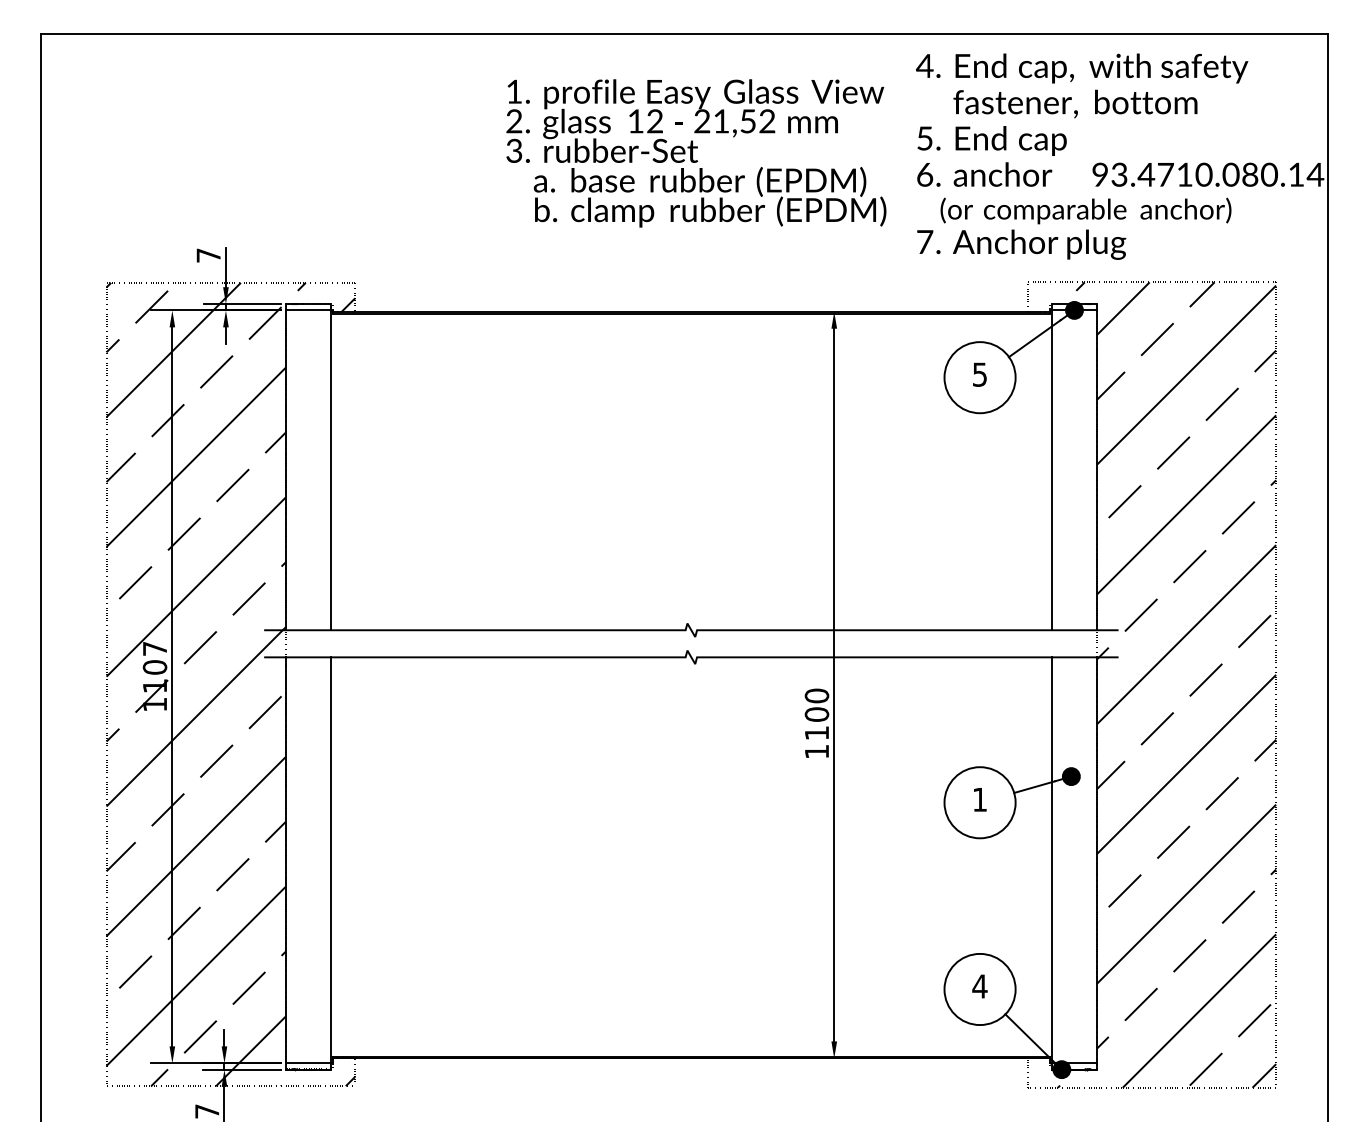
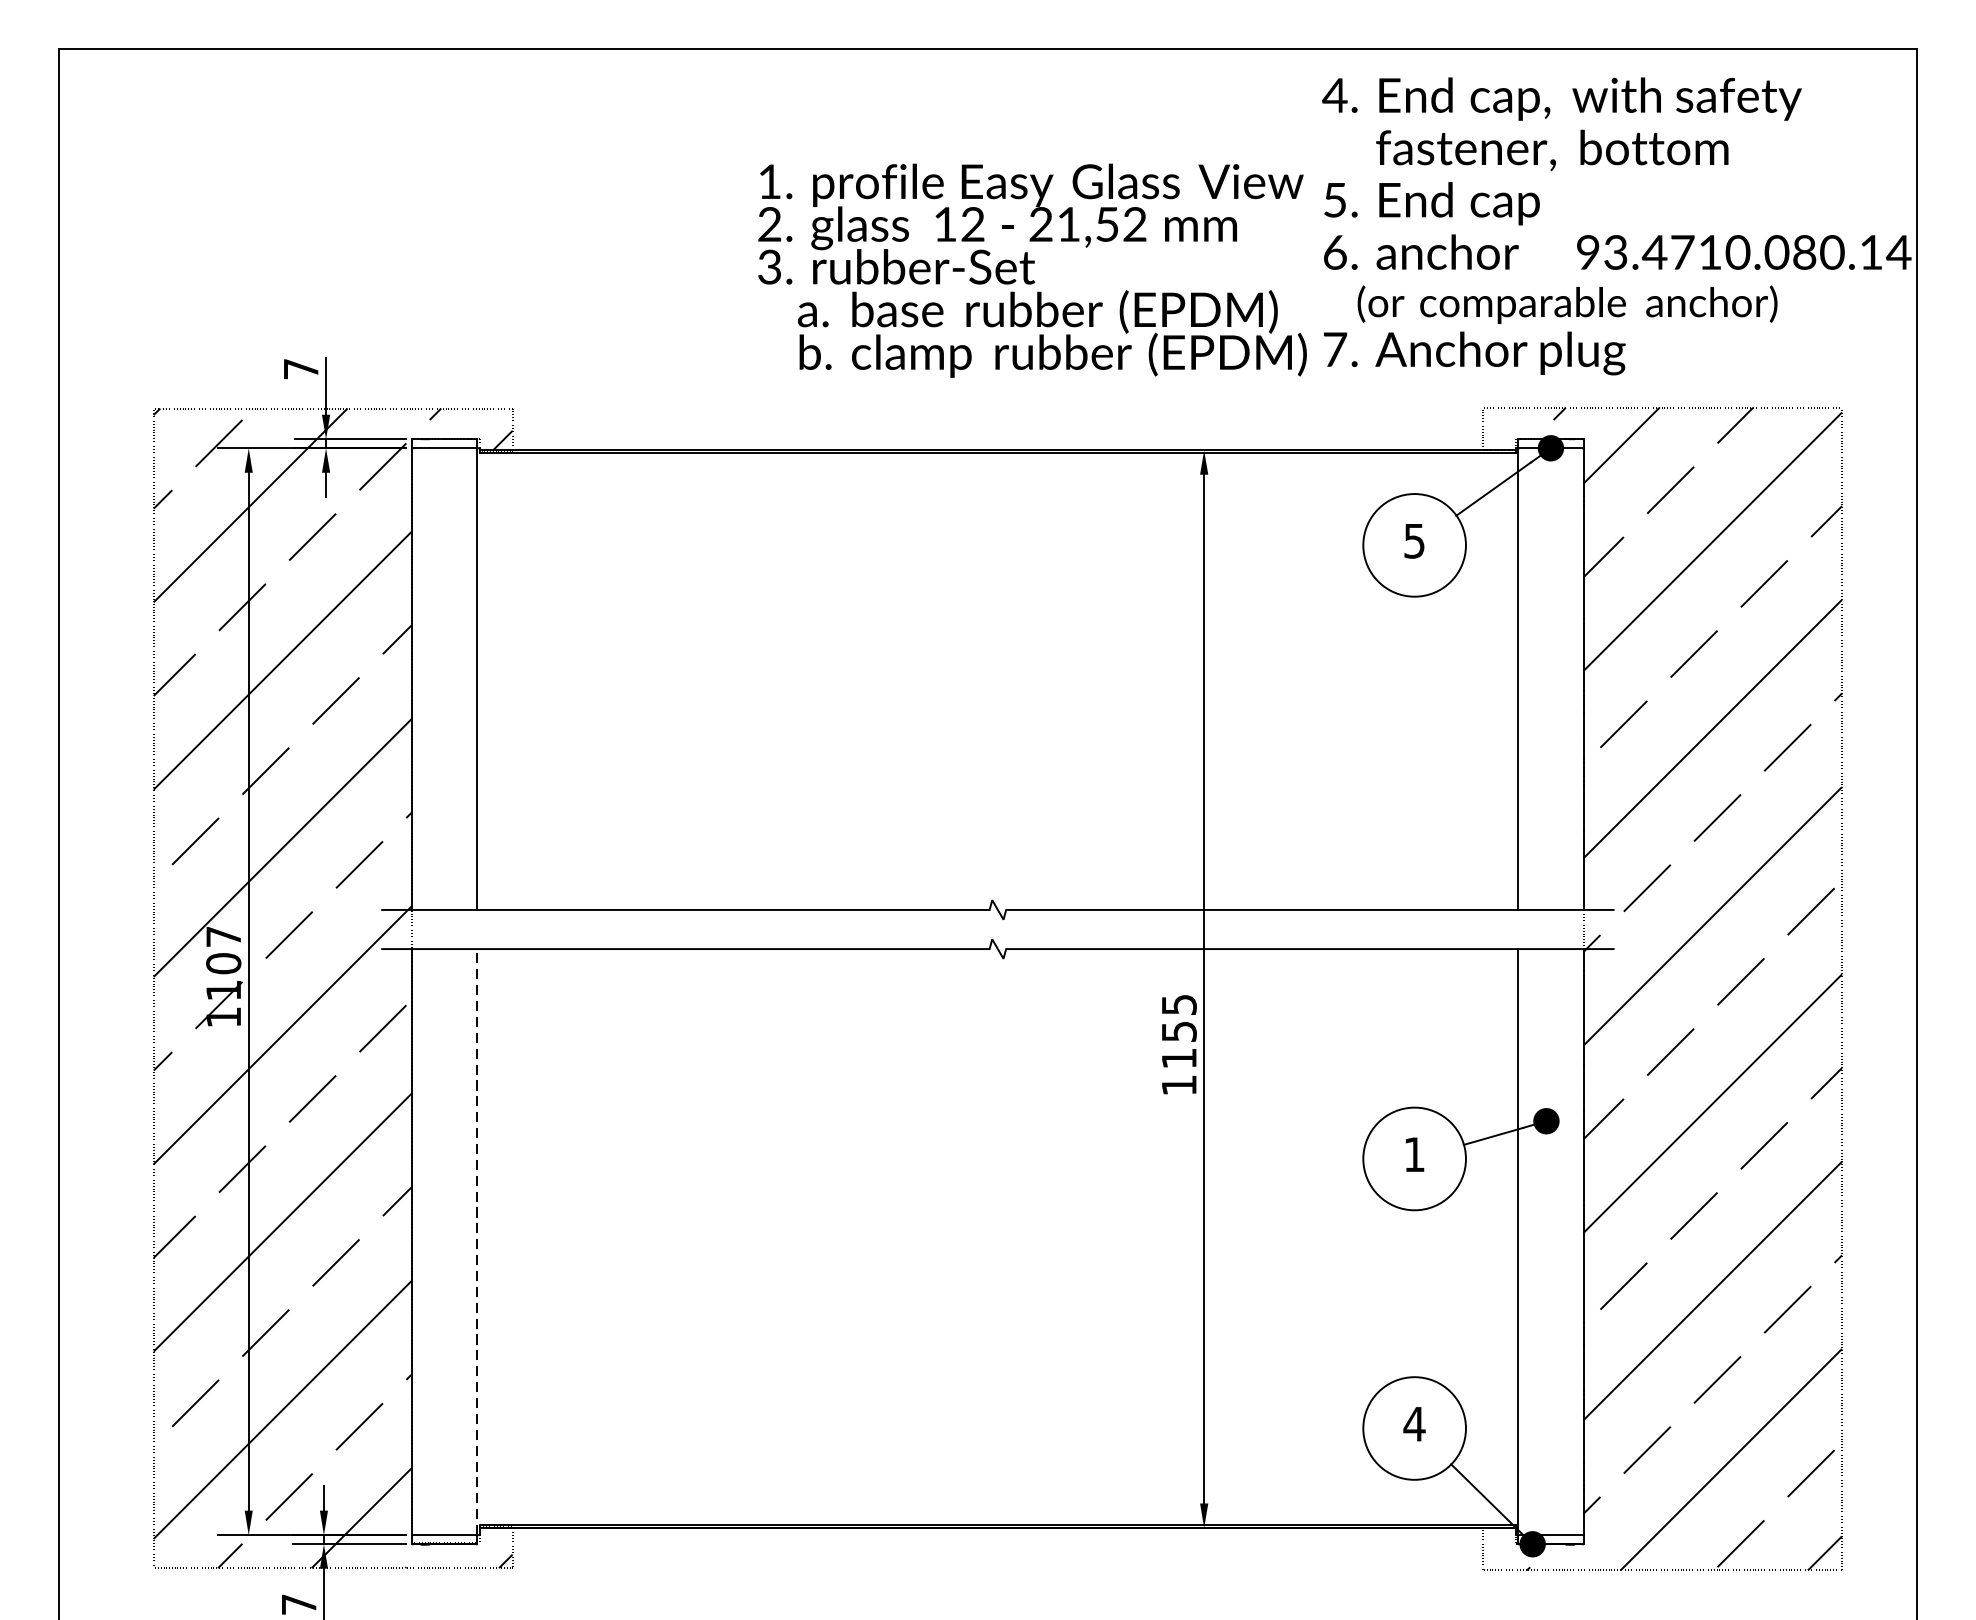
text: (696, 153) -> (1032, 270), moved
text: (816, 704) -> (1178, 1017), 1100 -> 1155
line: (330, 860) -> (477, 1242), solid -> dashed

